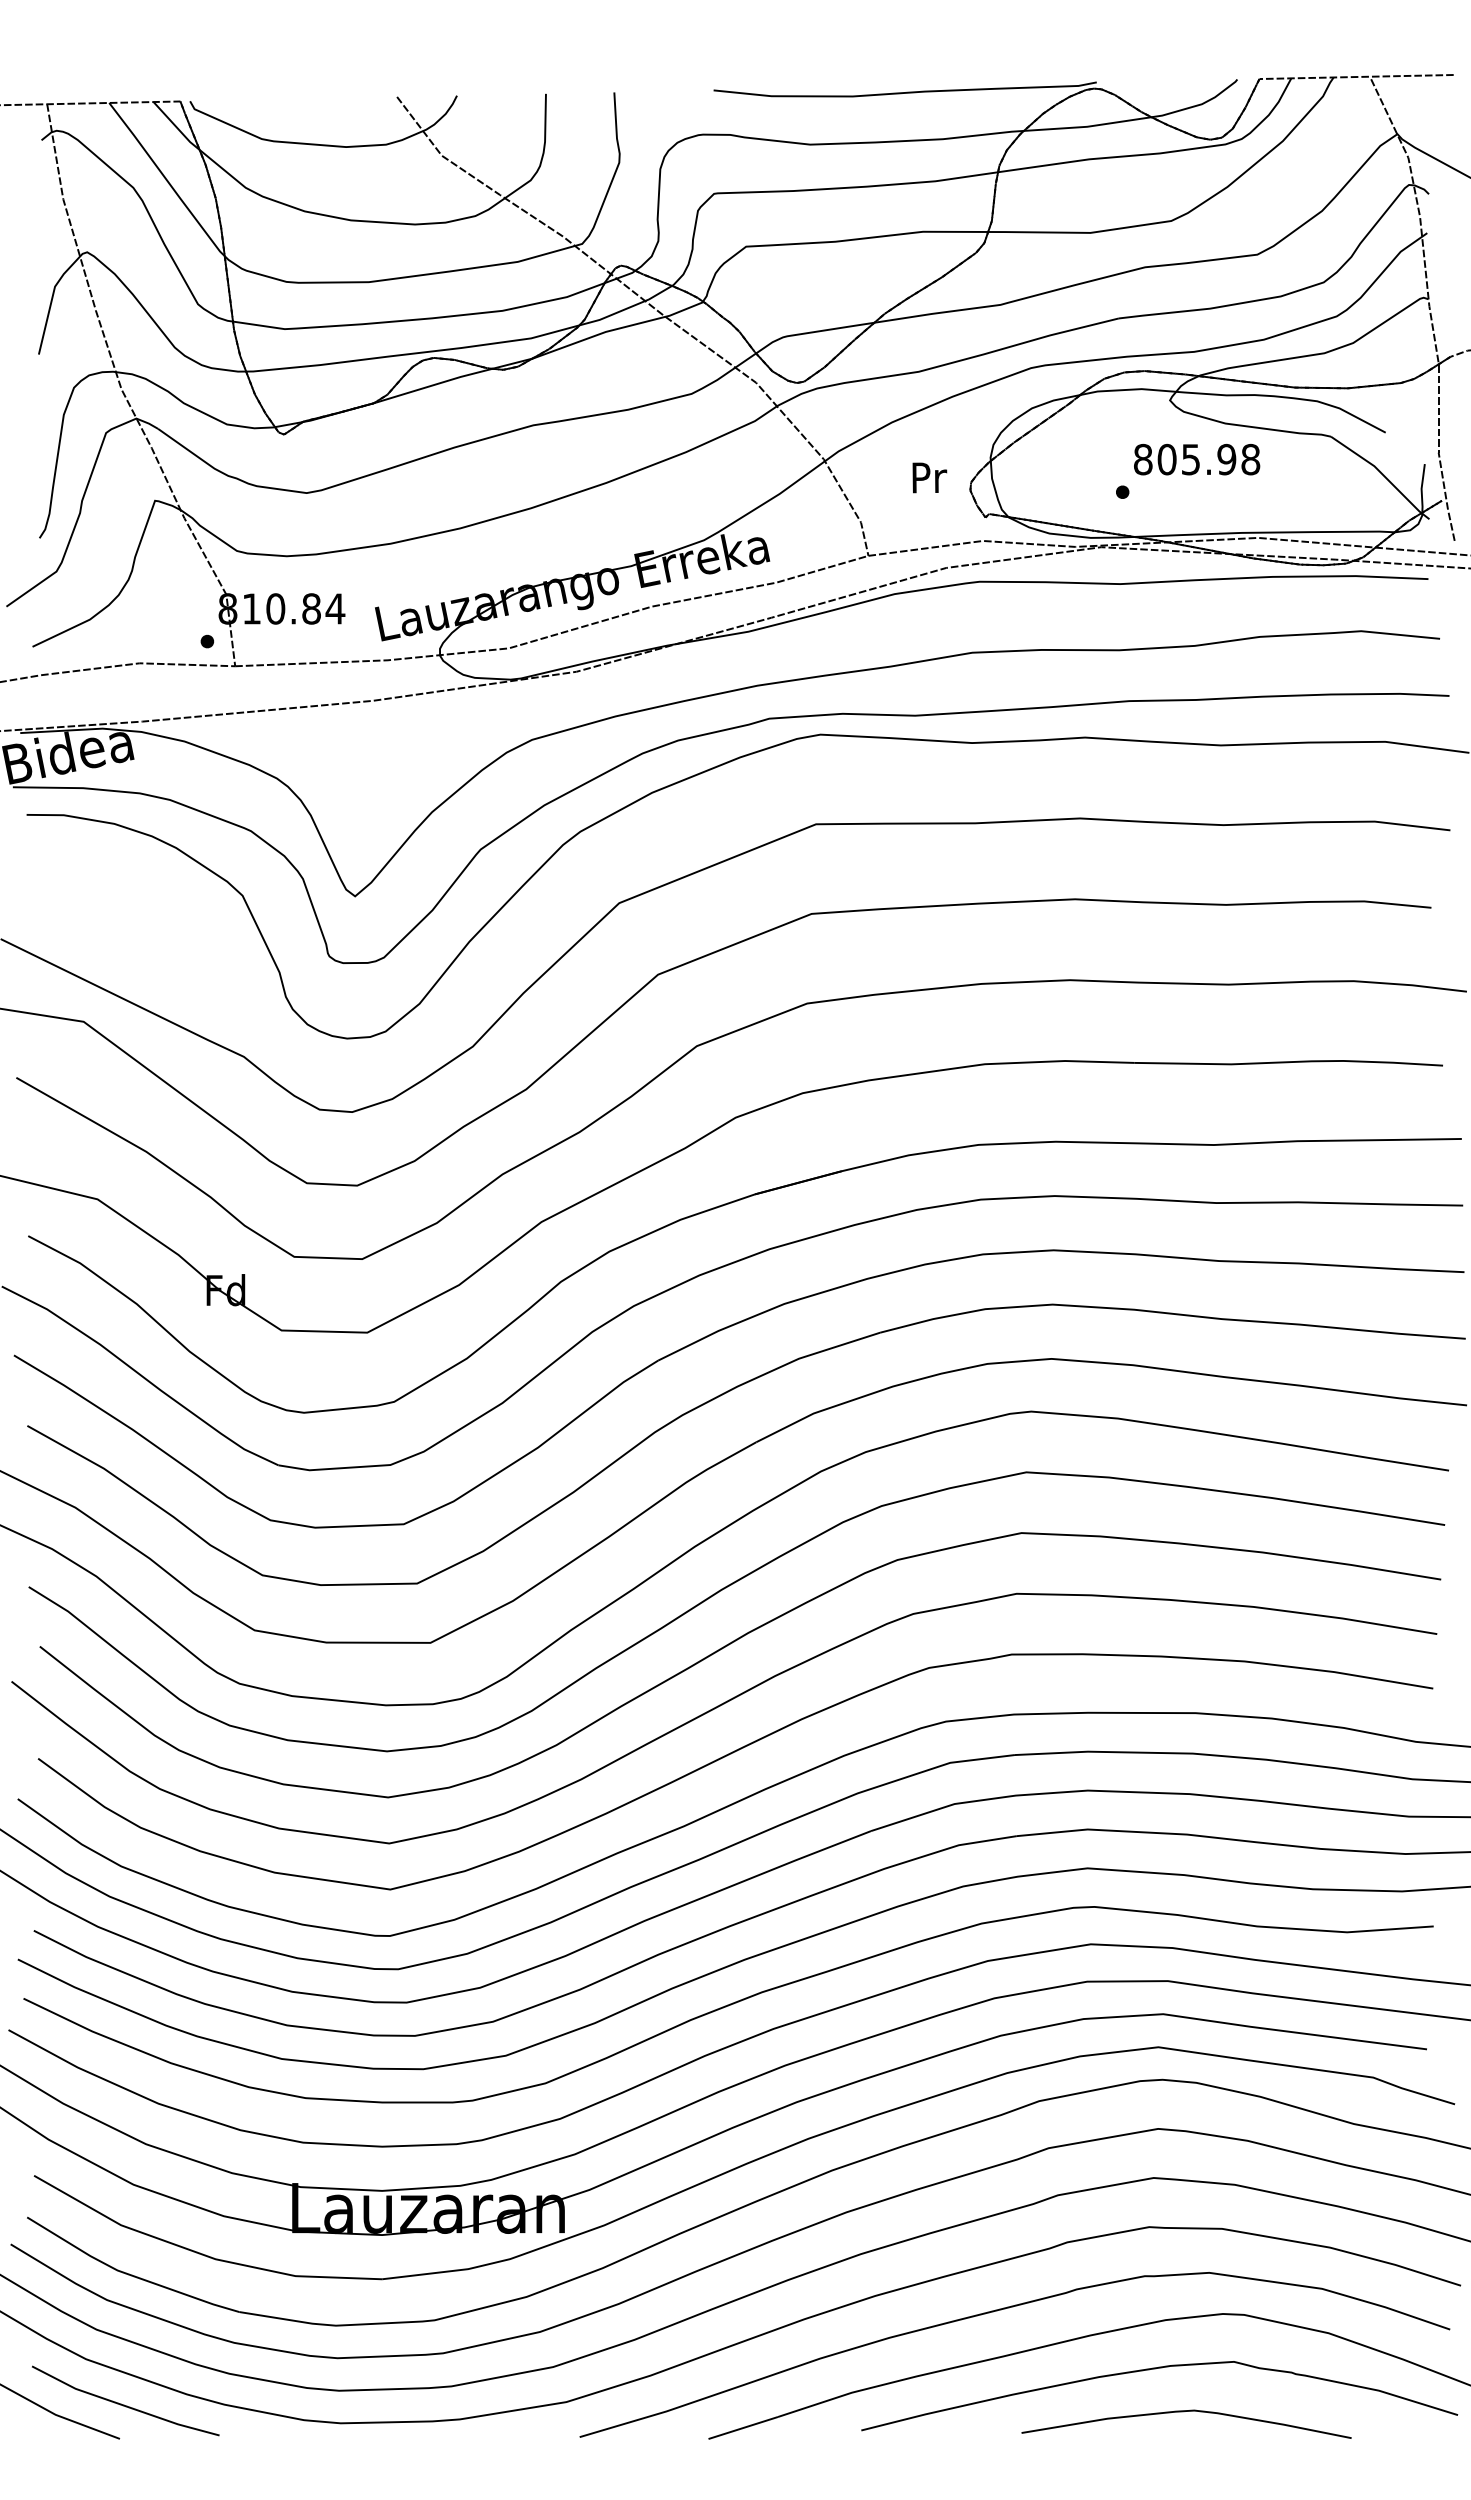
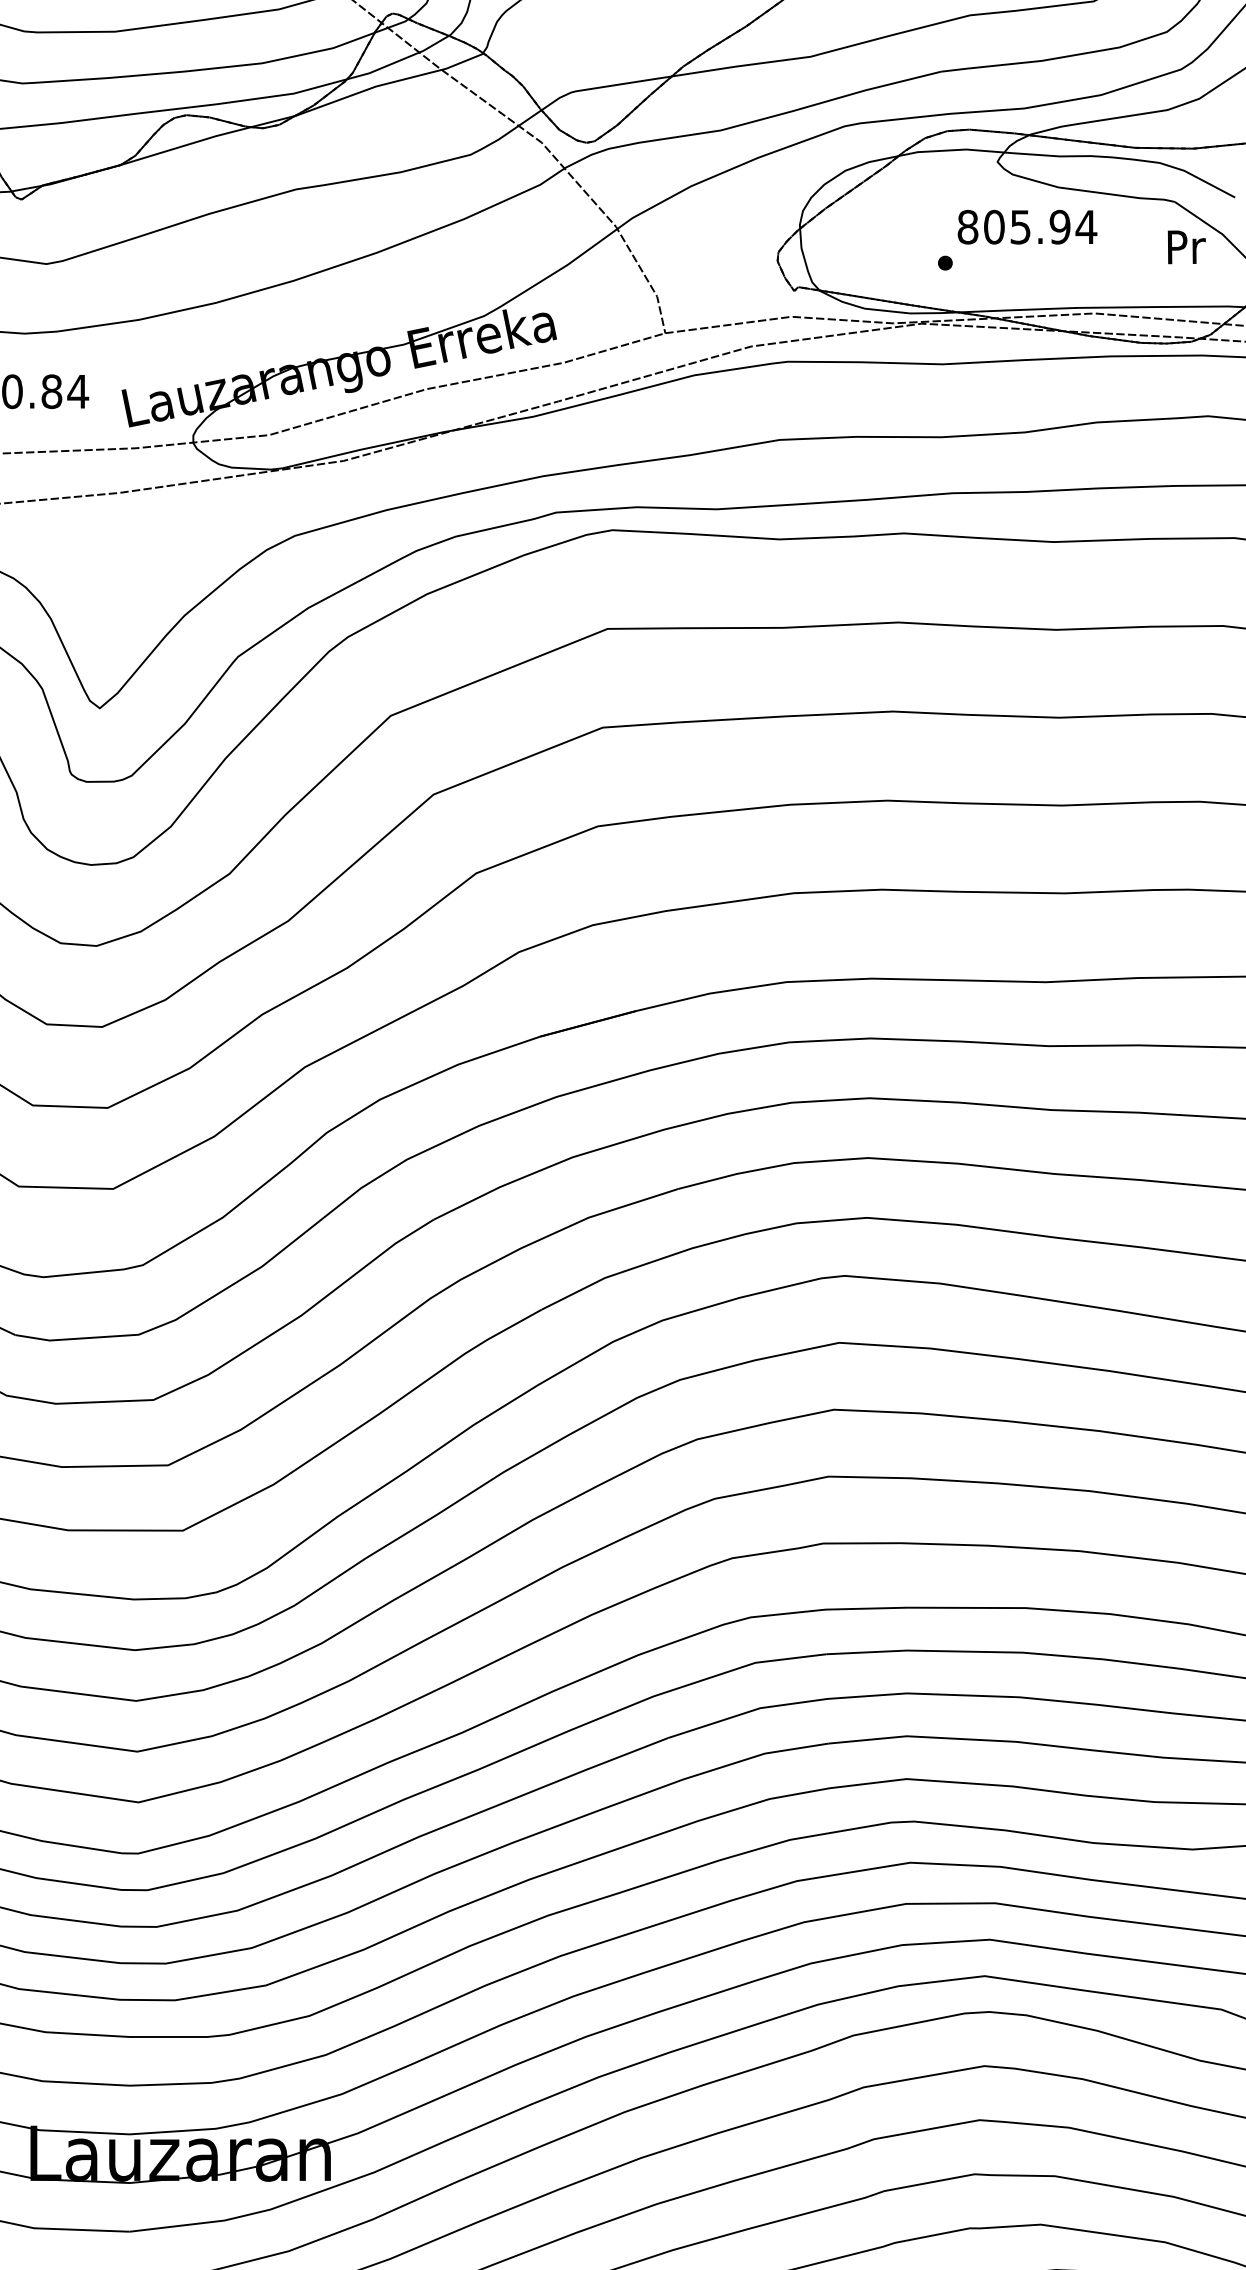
text: (1250, 459) -> (1086, 227), 805.98 -> 805.94
text: (929, 477) -> (1186, 246), moved

